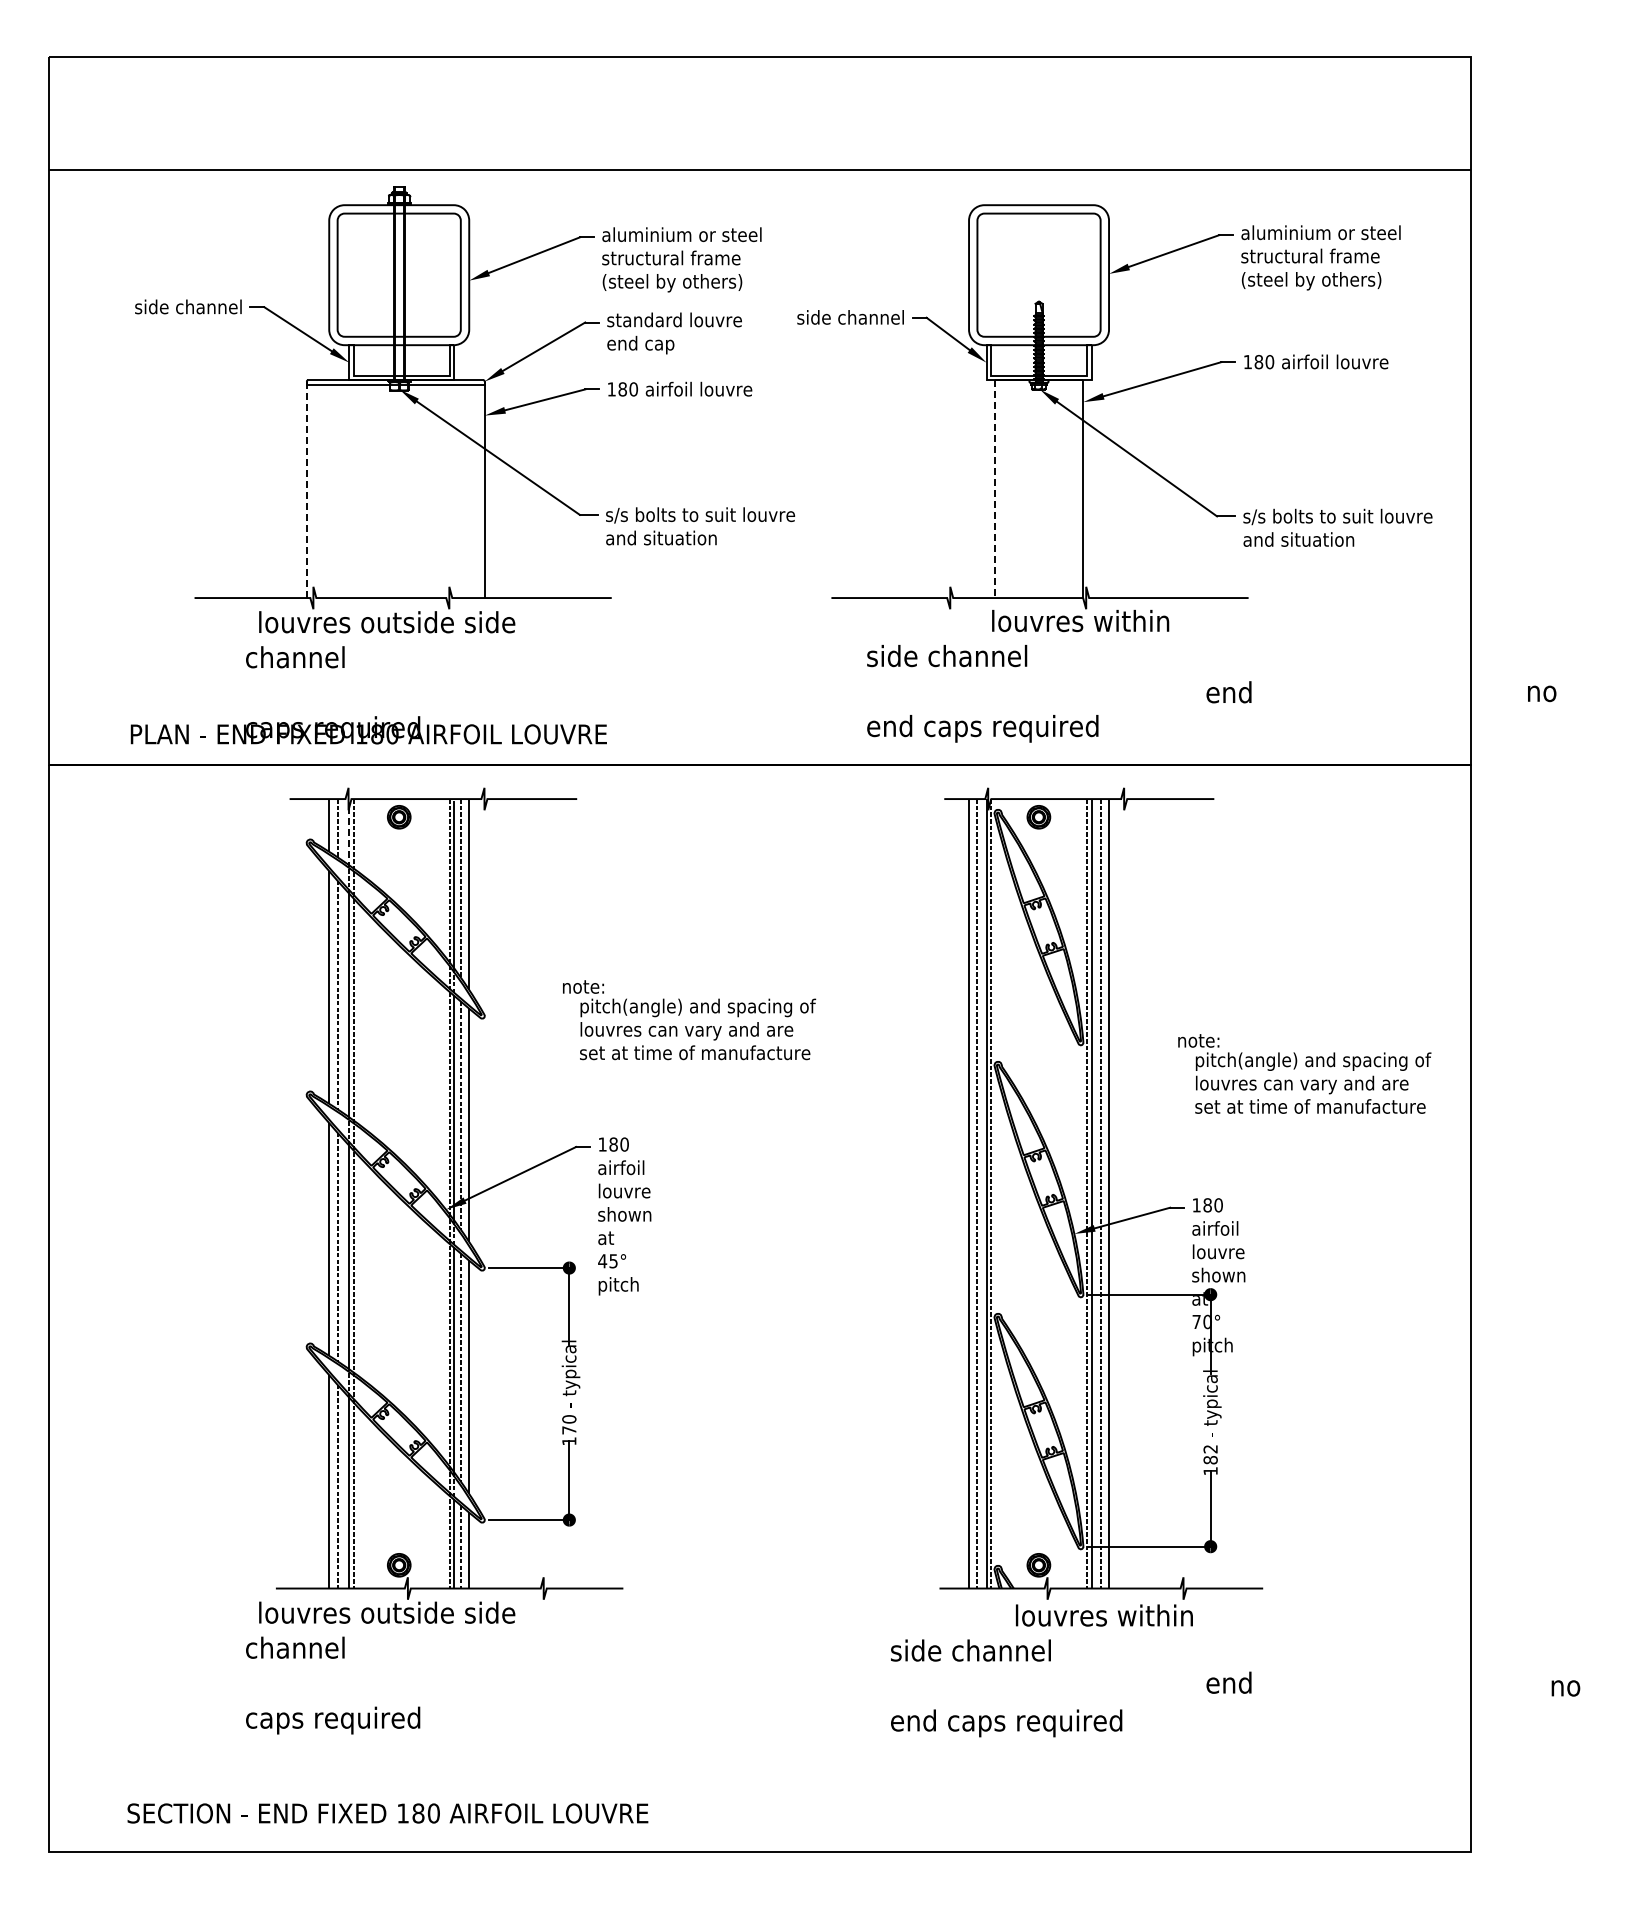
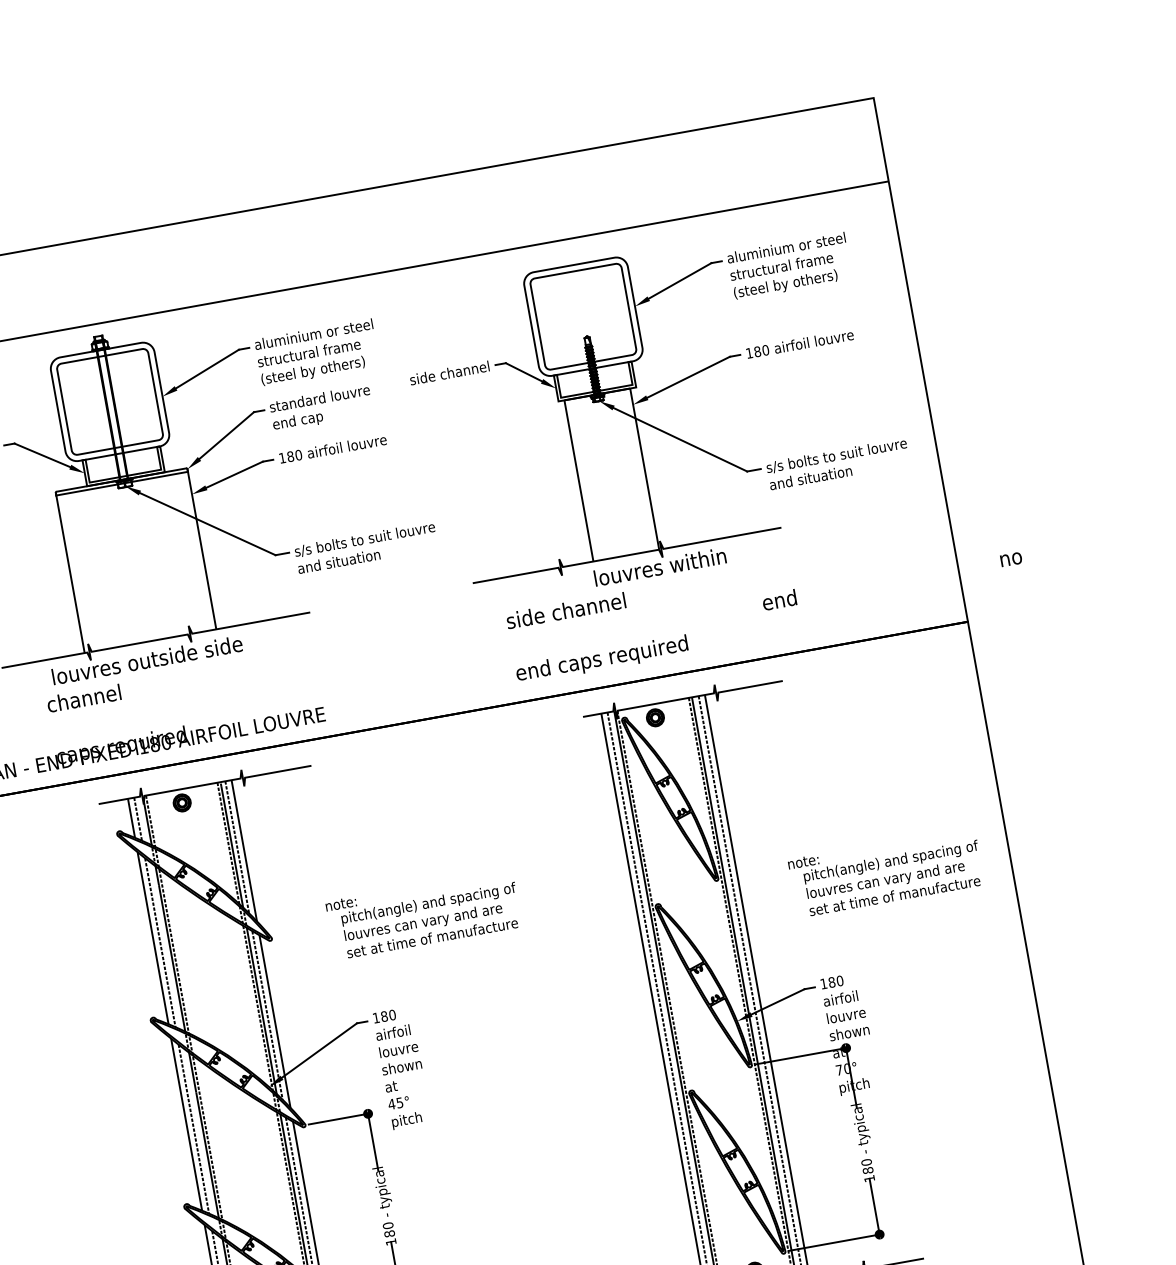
line: (994, 489) -> (578, 481), dashed -> solid
line: (306, 490) -> (70, 573), dashed -> solid
line: (349, 836) -> (147, 823), dashed -> solid
text: (569, 1430) -> (389, 1233), 170 -> 180
text: (1210, 1448) -> (866, 1161), 182 -> 180

